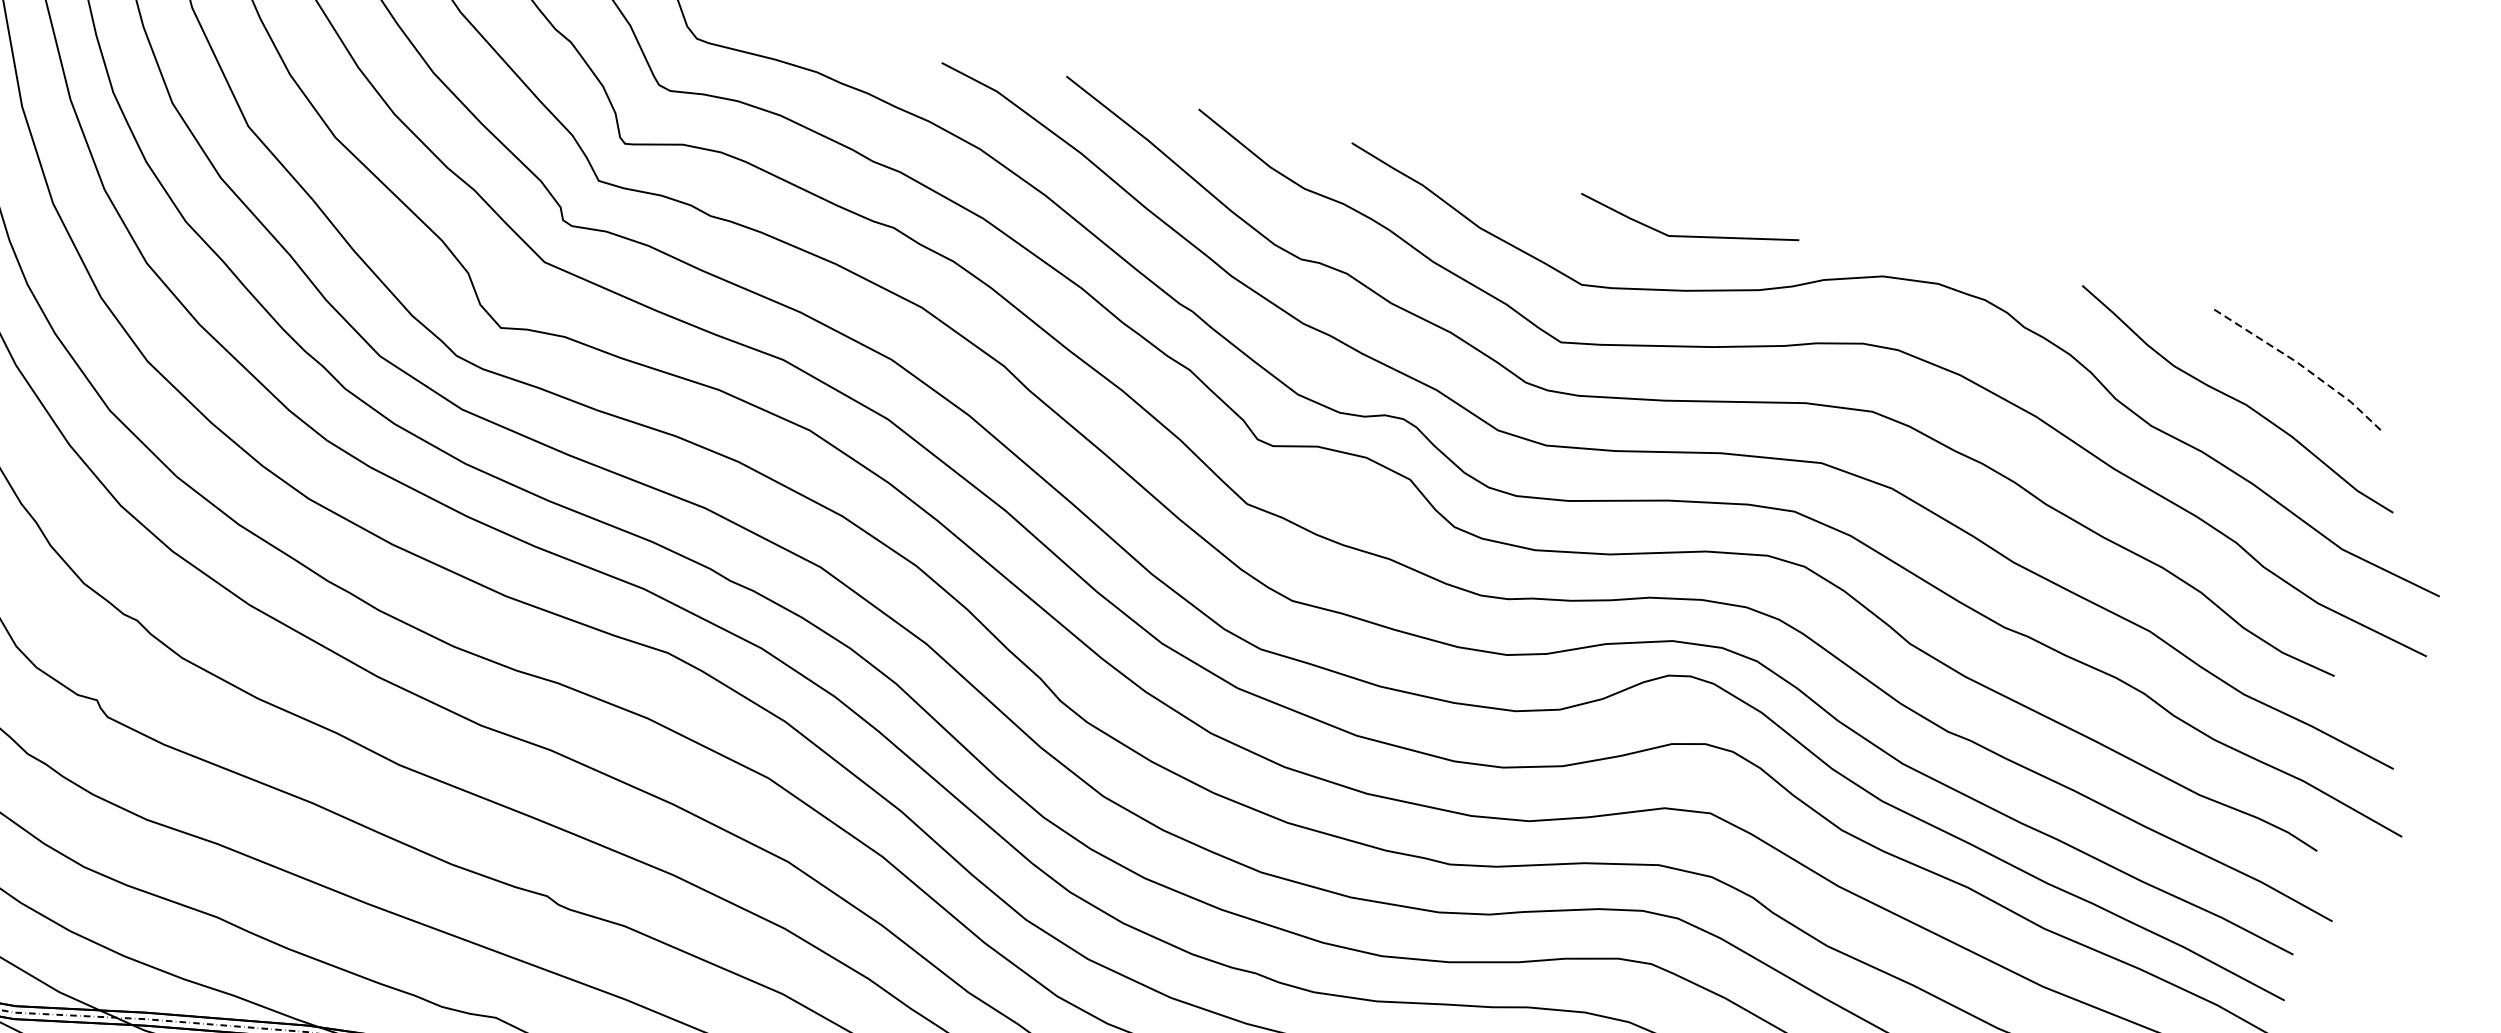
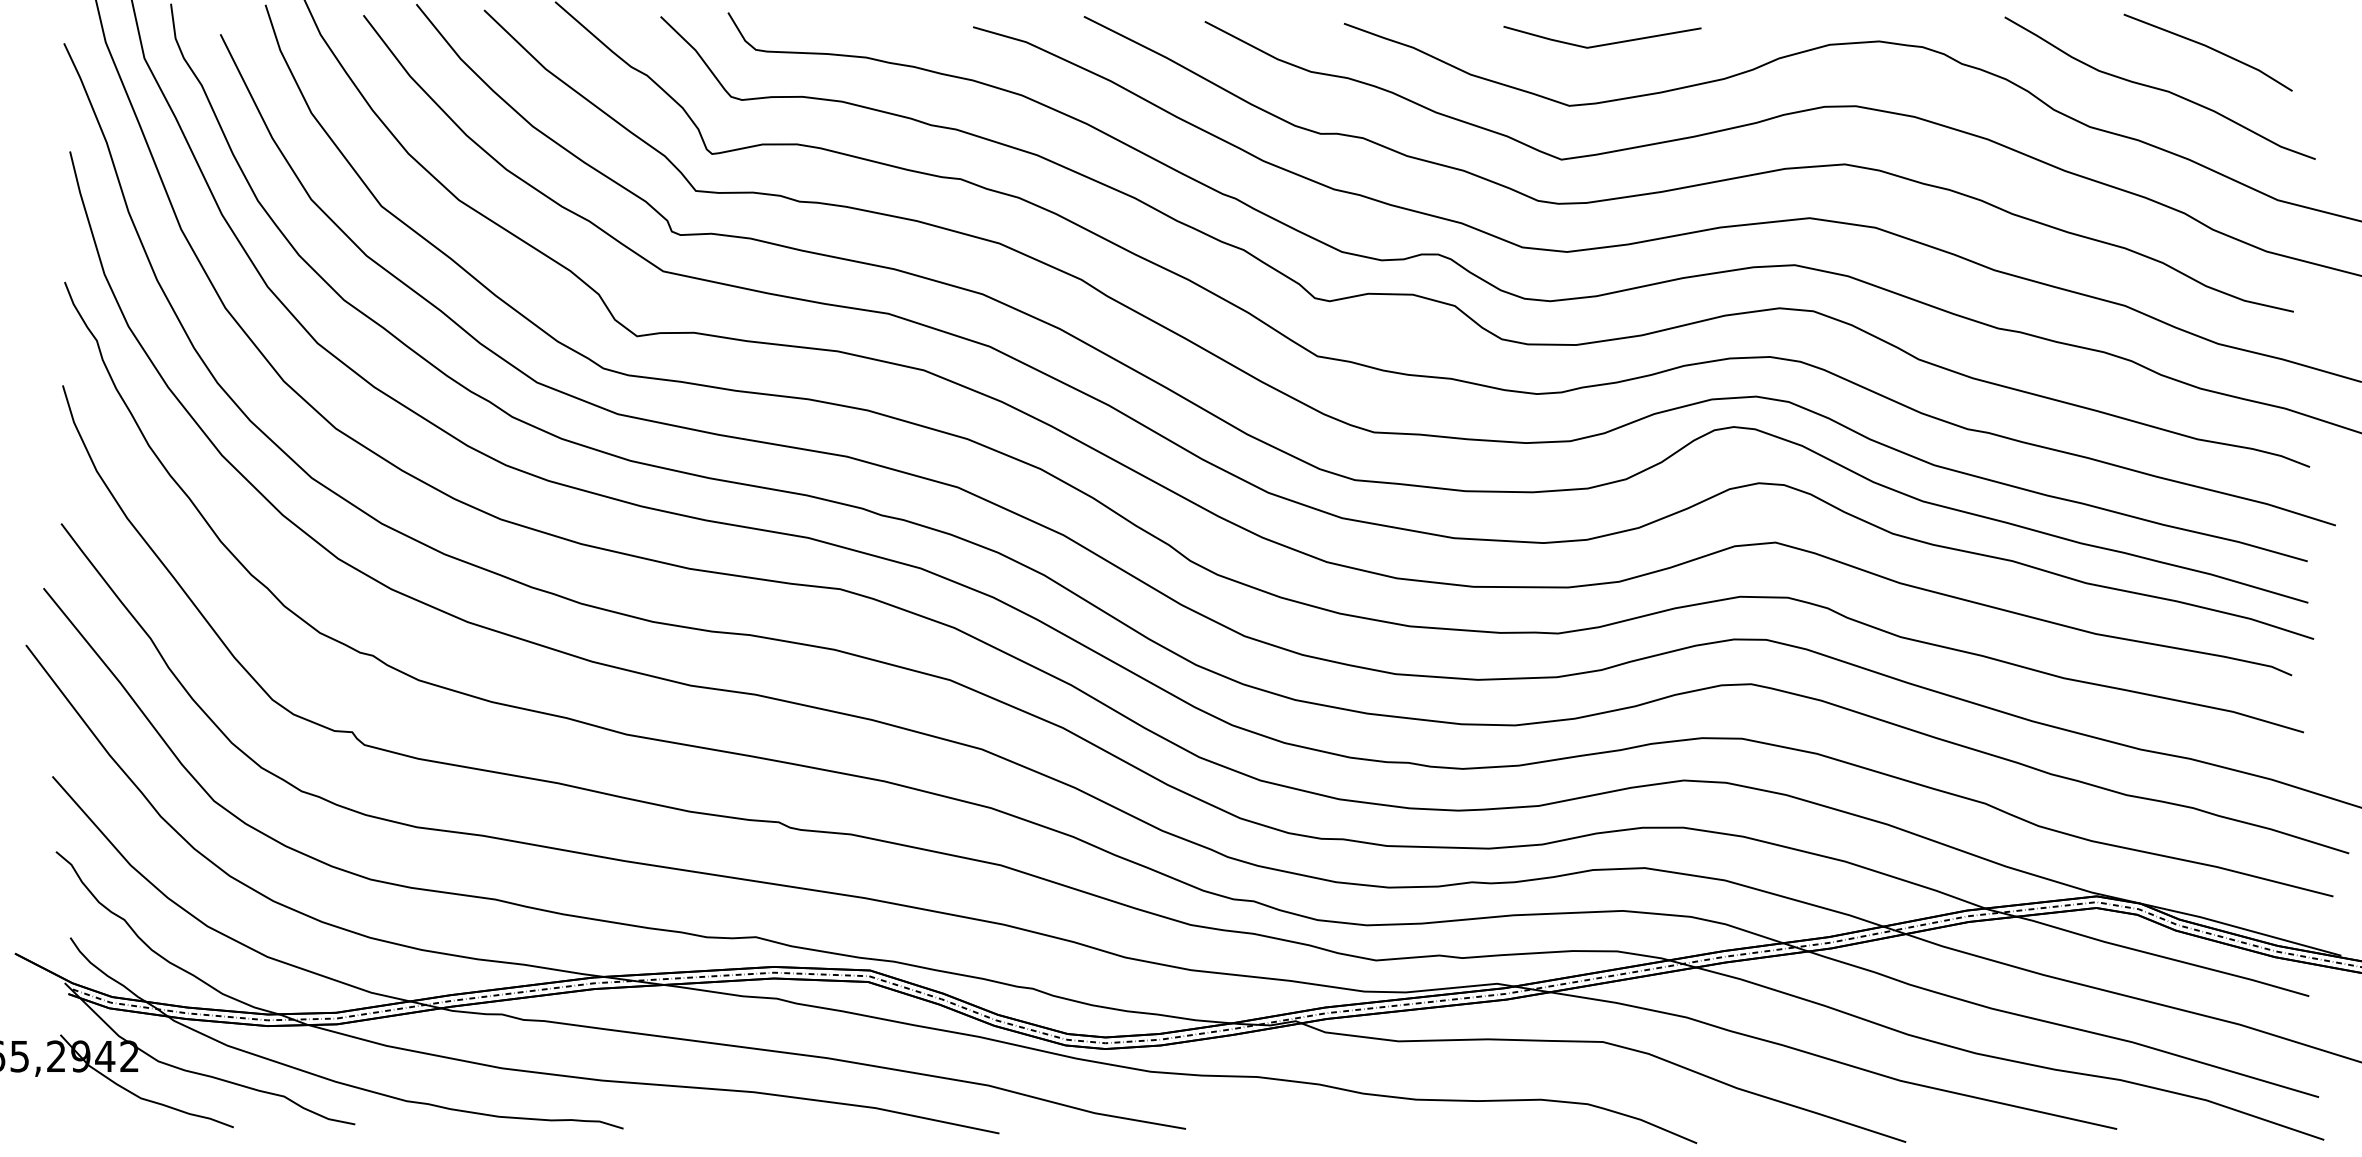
line: (1689, 235) -> (1605, 43), moved
line: (2303, 366) -> (2211, 48), dashed -> solid

